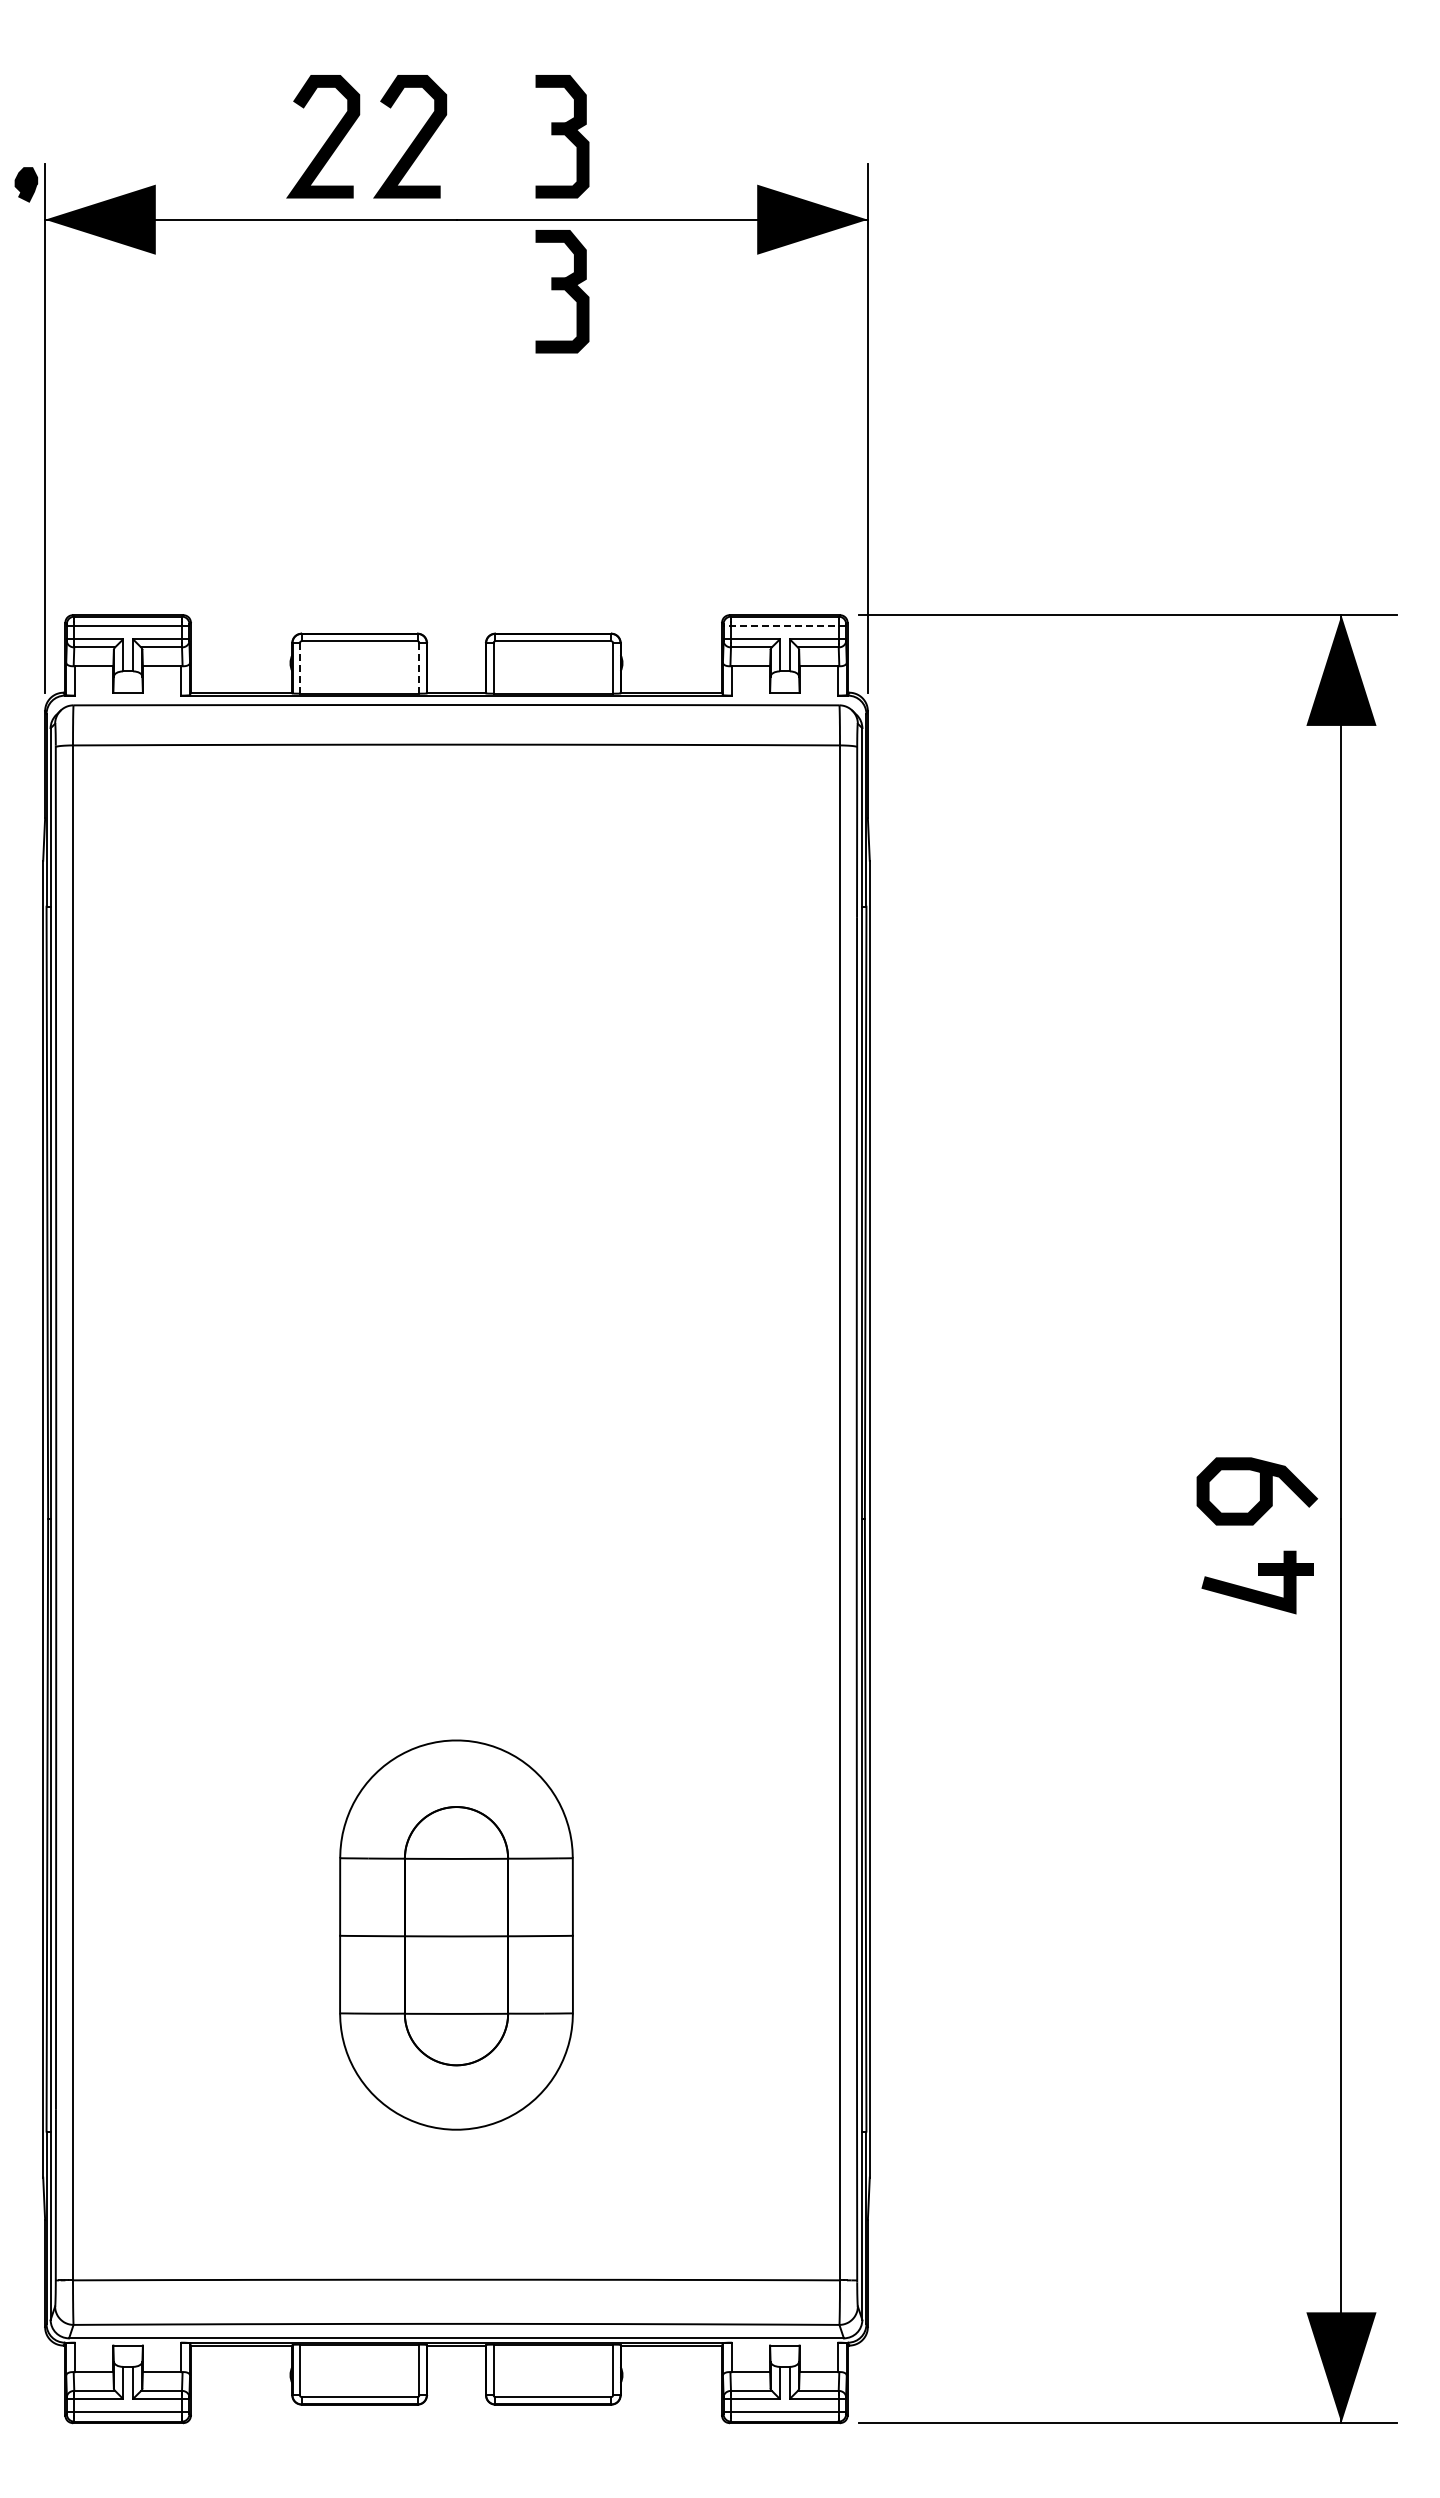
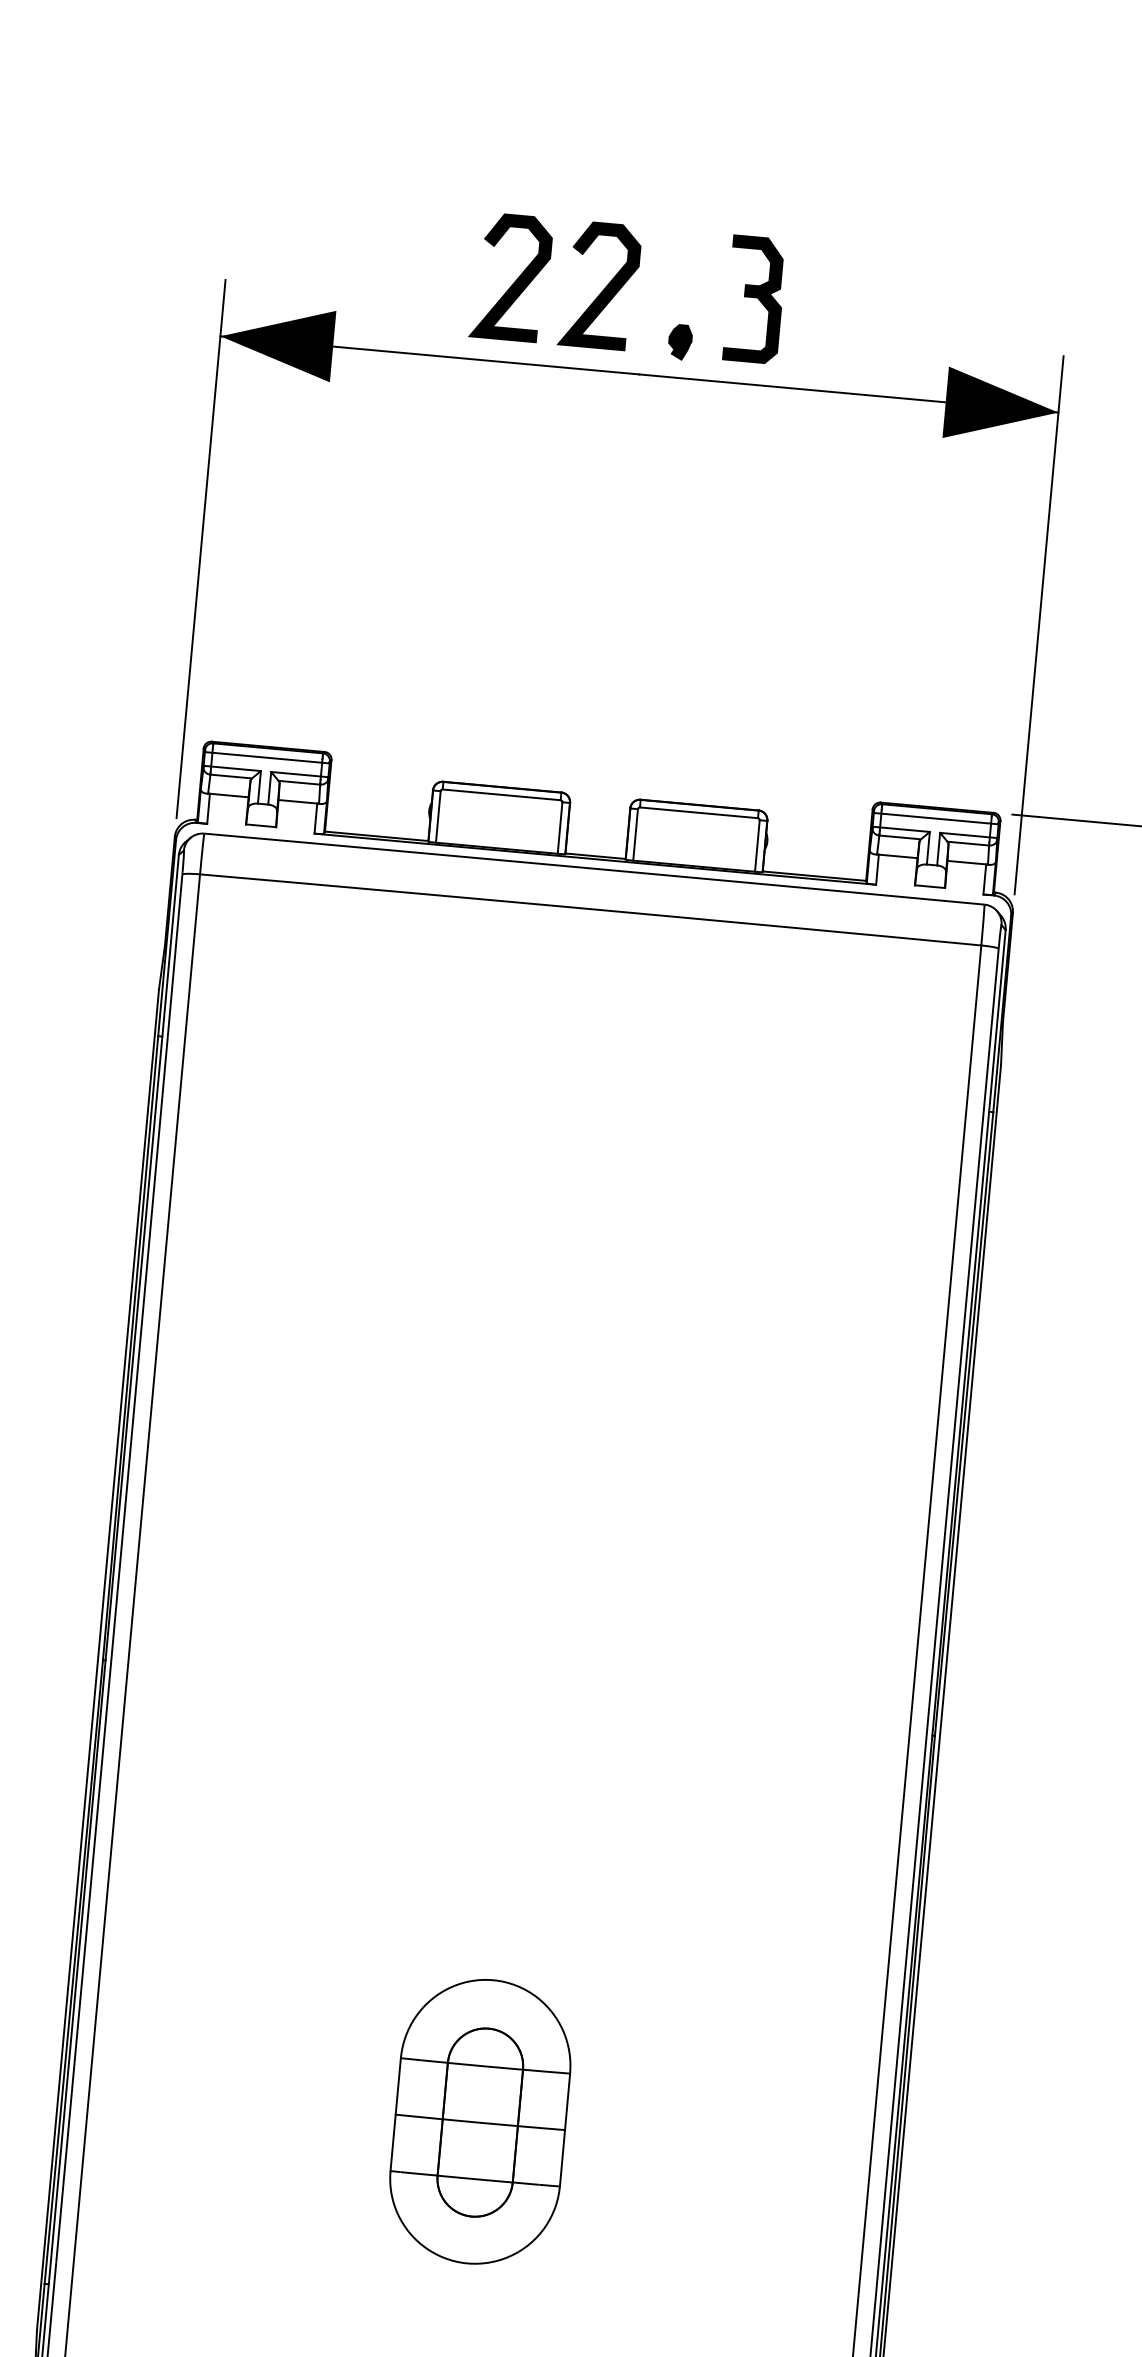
part: (26, 184) -> (680, 341), moved
part: (562, 291) -> (740, 457), removed
line: (784, 625) -> (935, 818), dashed -> solid
line: (299, 667) -> (438, 815), dashed -> solid
line: (419, 668) -> (560, 828), dashed -> solid
part: (456, 1935) -> (480, 2122), size x0.71

